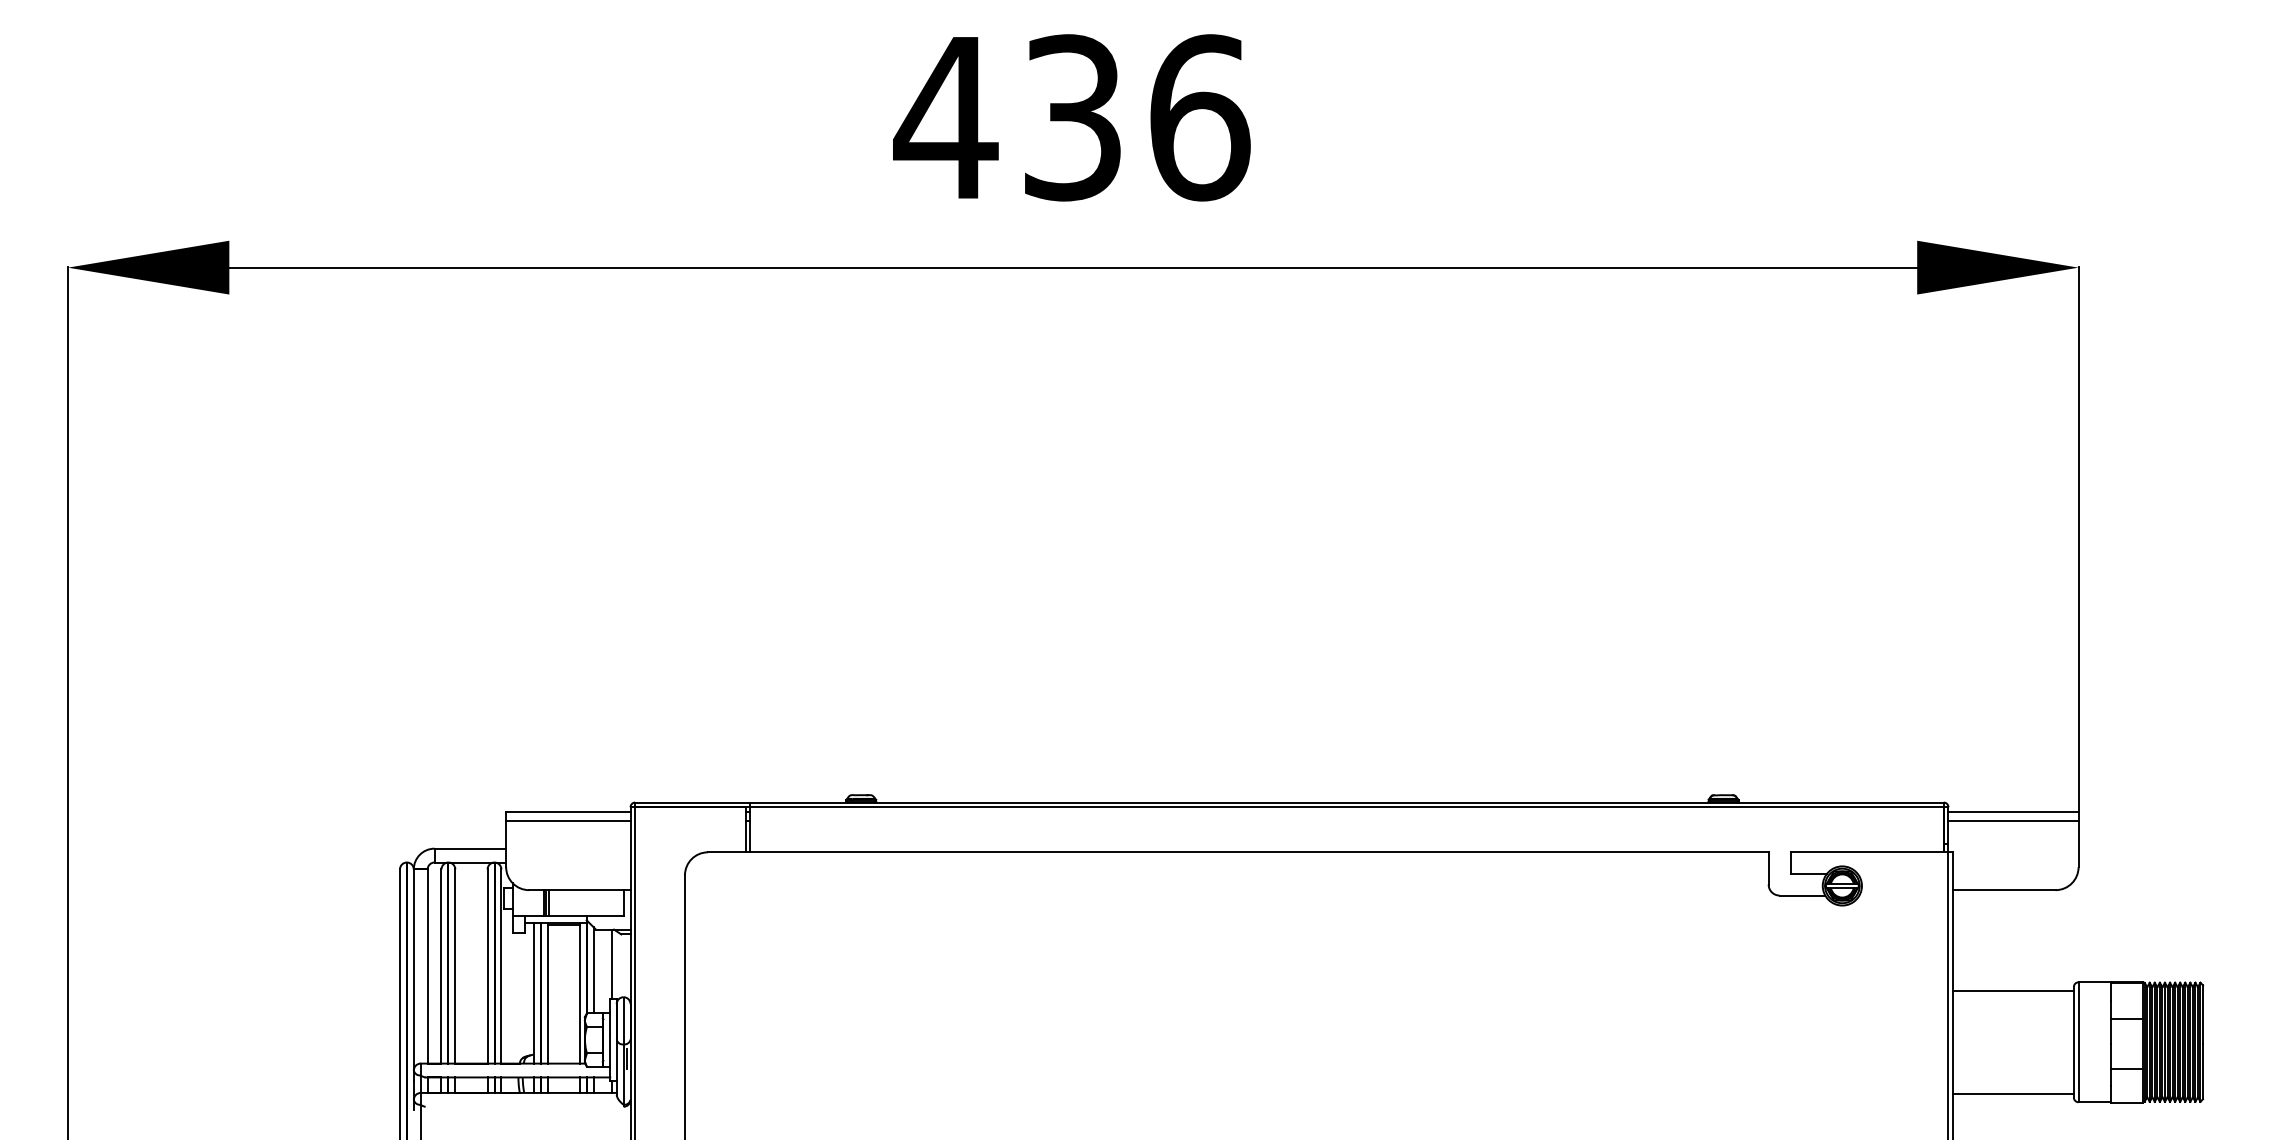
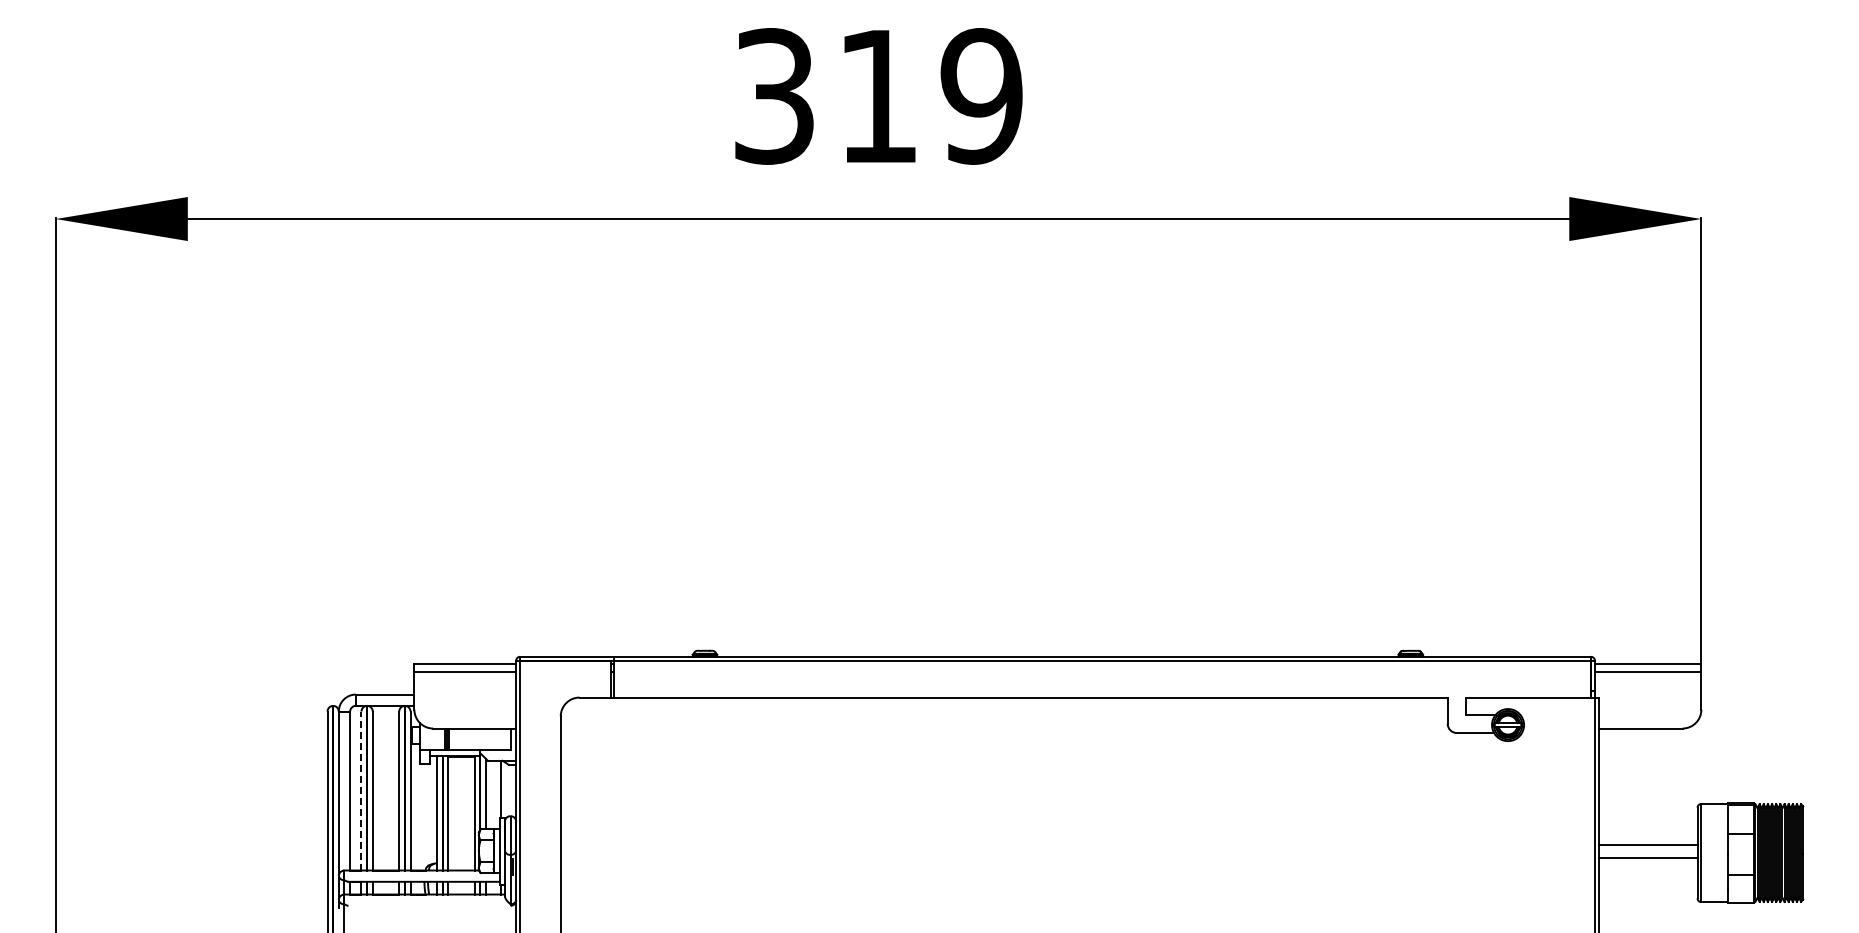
text: (1071, 117) -> (877, 96), 436 -> 319
line: (441, 965) -> (361, 790), solid -> dashed
line: (2012, 991) -> (1647, 845), moved
line: (2012, 1092) -> (1647, 857), moved

